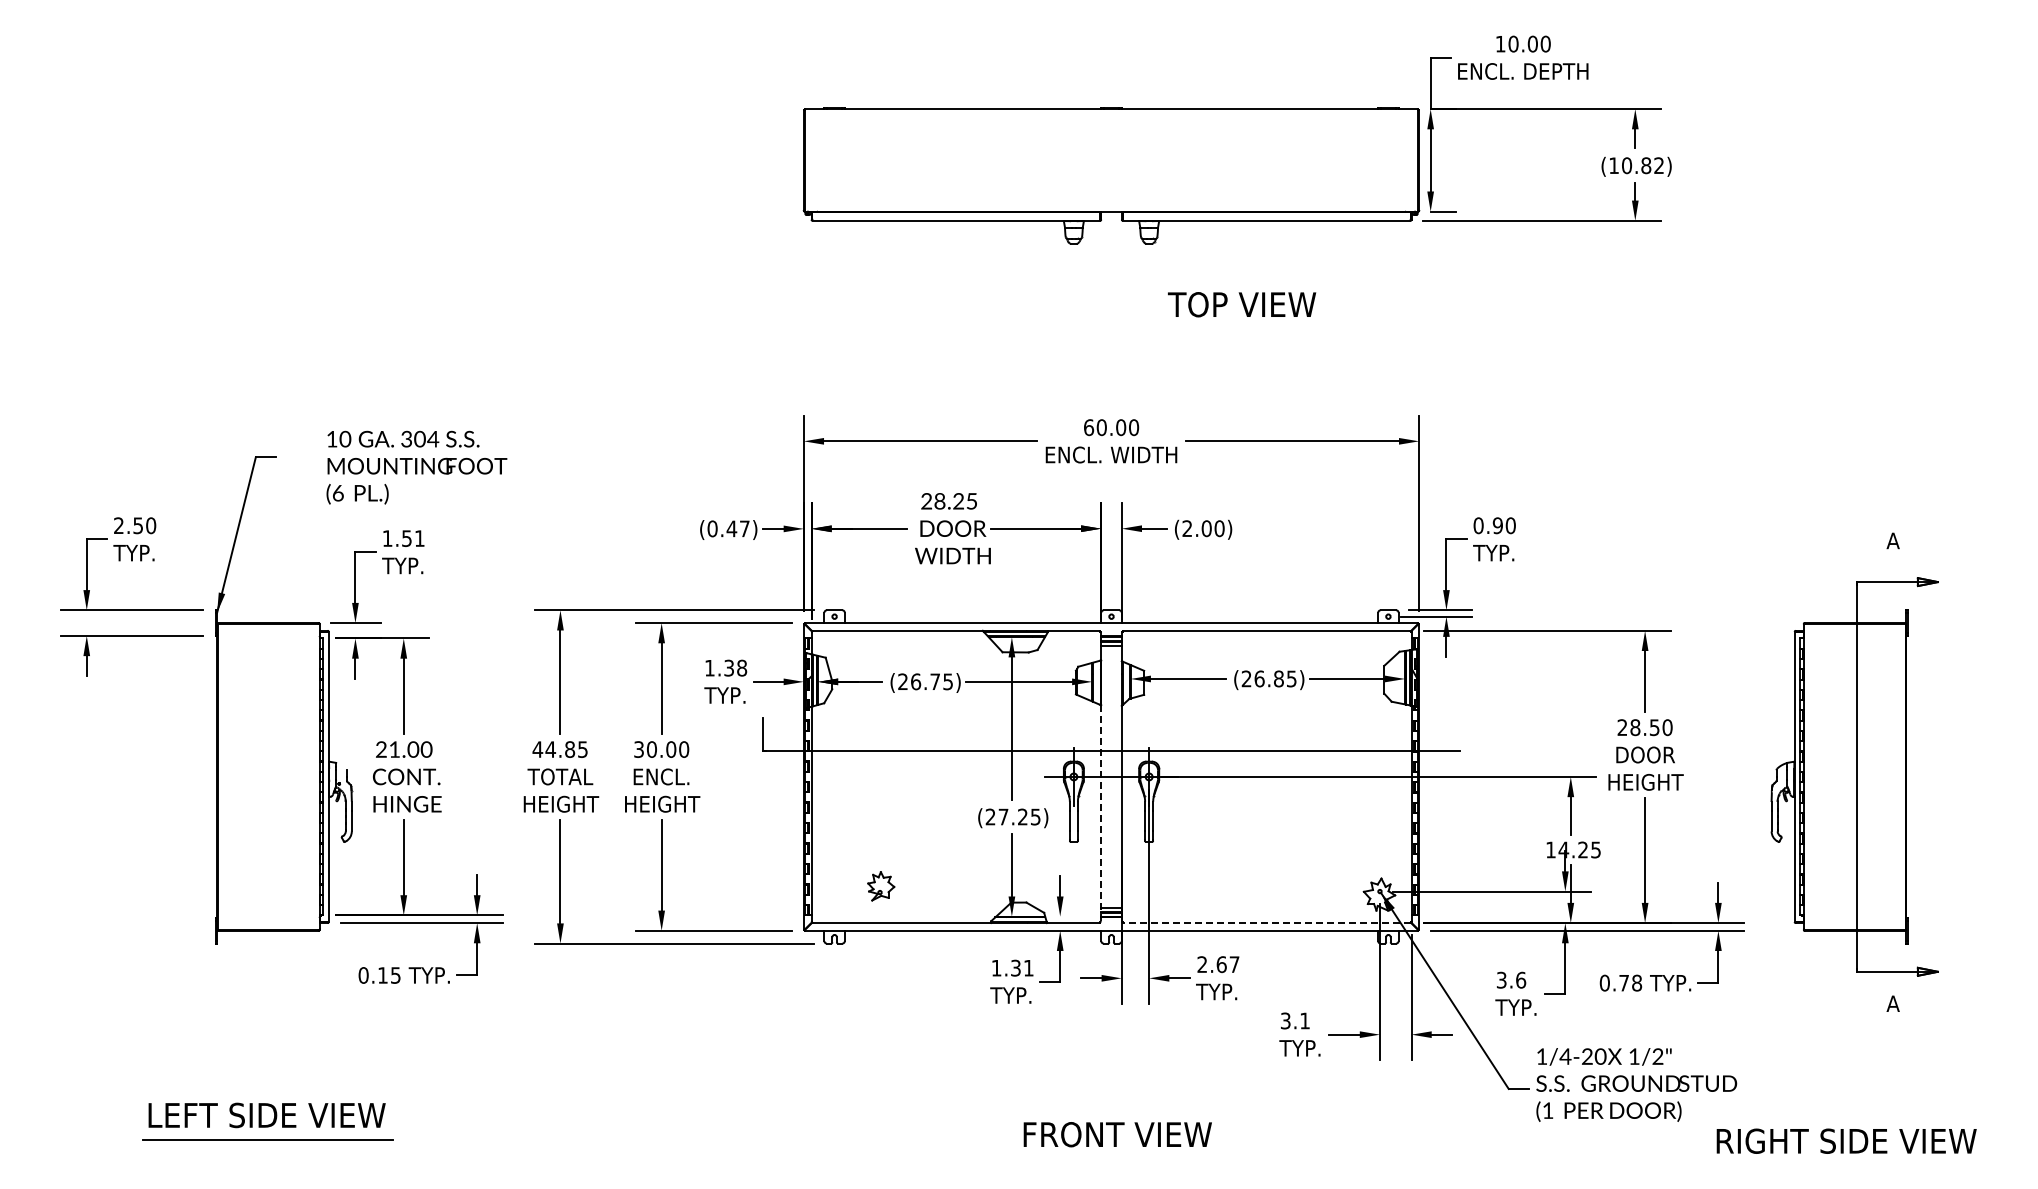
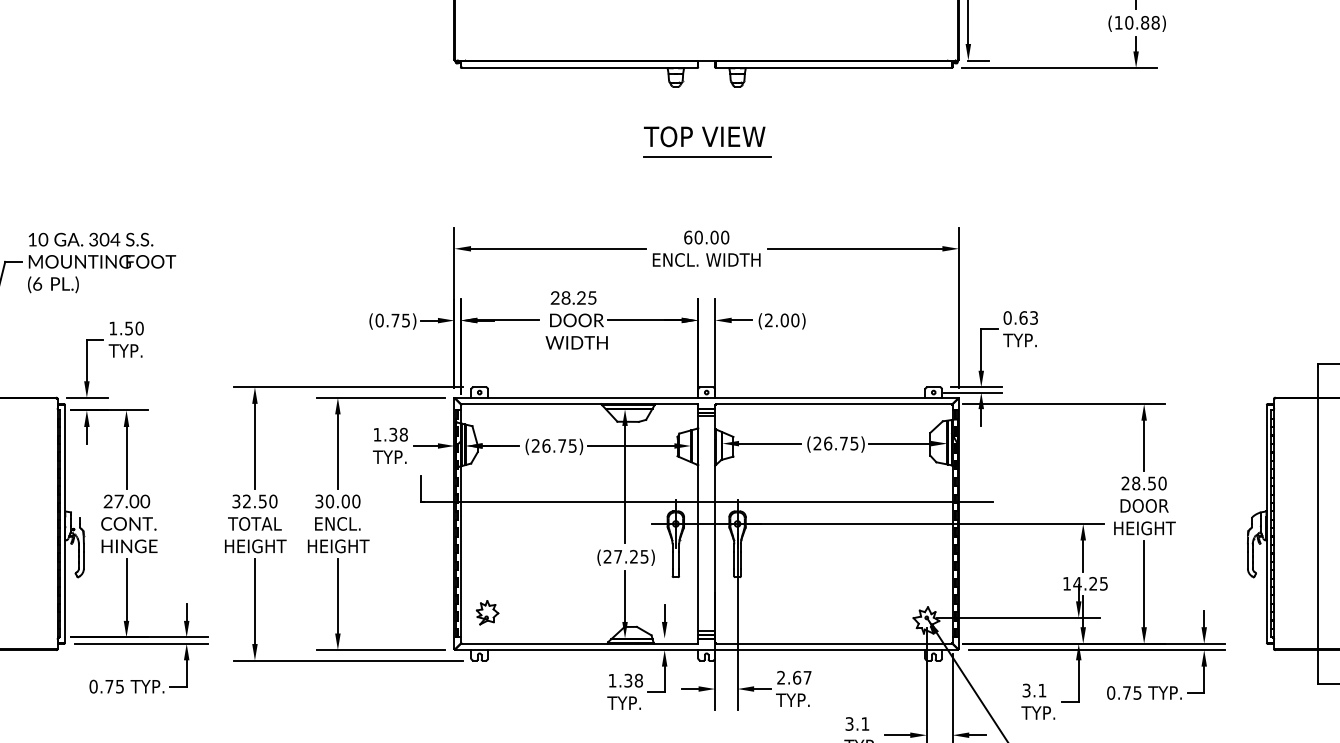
text: (1659, 165) -> (1155, 22), (10.82) -> (10.88)
text: (1242, 304) -> (705, 136), moved
line: (1112, 328) -> (707, 156), added
text: (416, 467) -> (101, 262), moved
text: (1503, 525) -> (1028, 317), 0.90 -> 0.63
text: (737, 528) -> (400, 320), (0.47) -> (0.75)
text: (419, 538) -> (139, 328), 1.51 -> 1.50
text: (1278, 678) -> (843, 443), (26.85) -> (26.75)
text: (394, 749) -> (118, 501), 21.00 -> 27.00
text: (559, 749) -> (254, 501), 44.85 -> 32.50
line: (1101, 814) -> (698, 554), dashed -> solid
part: (881, 886) -> (487, 612), moved
line: (1266, 923) -> (833, 644), dashed -> solid
text: (1028, 967) -> (638, 680), 1.31 -> 1.38
text: (382, 975) -> (109, 686), 0.15 -> 0.75
text: (1521, 979) -> (1042, 690), 3.6 -> 3.1
text: (1637, 982) -> (1137, 692), 0.78 -> 0.75

